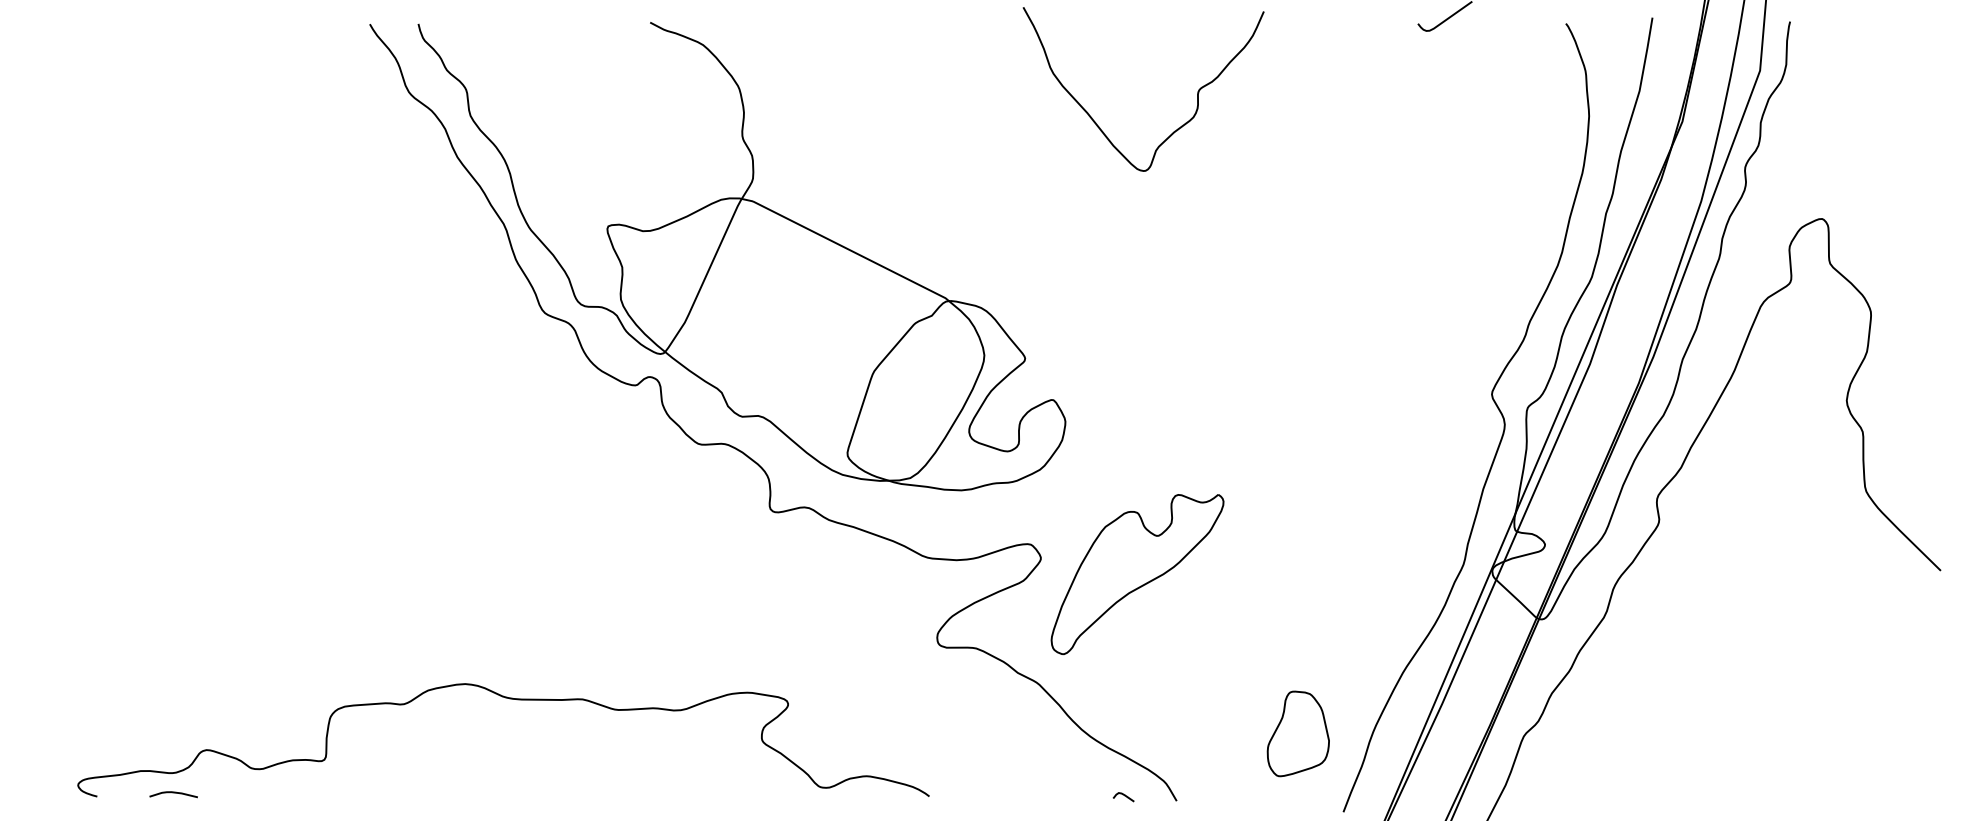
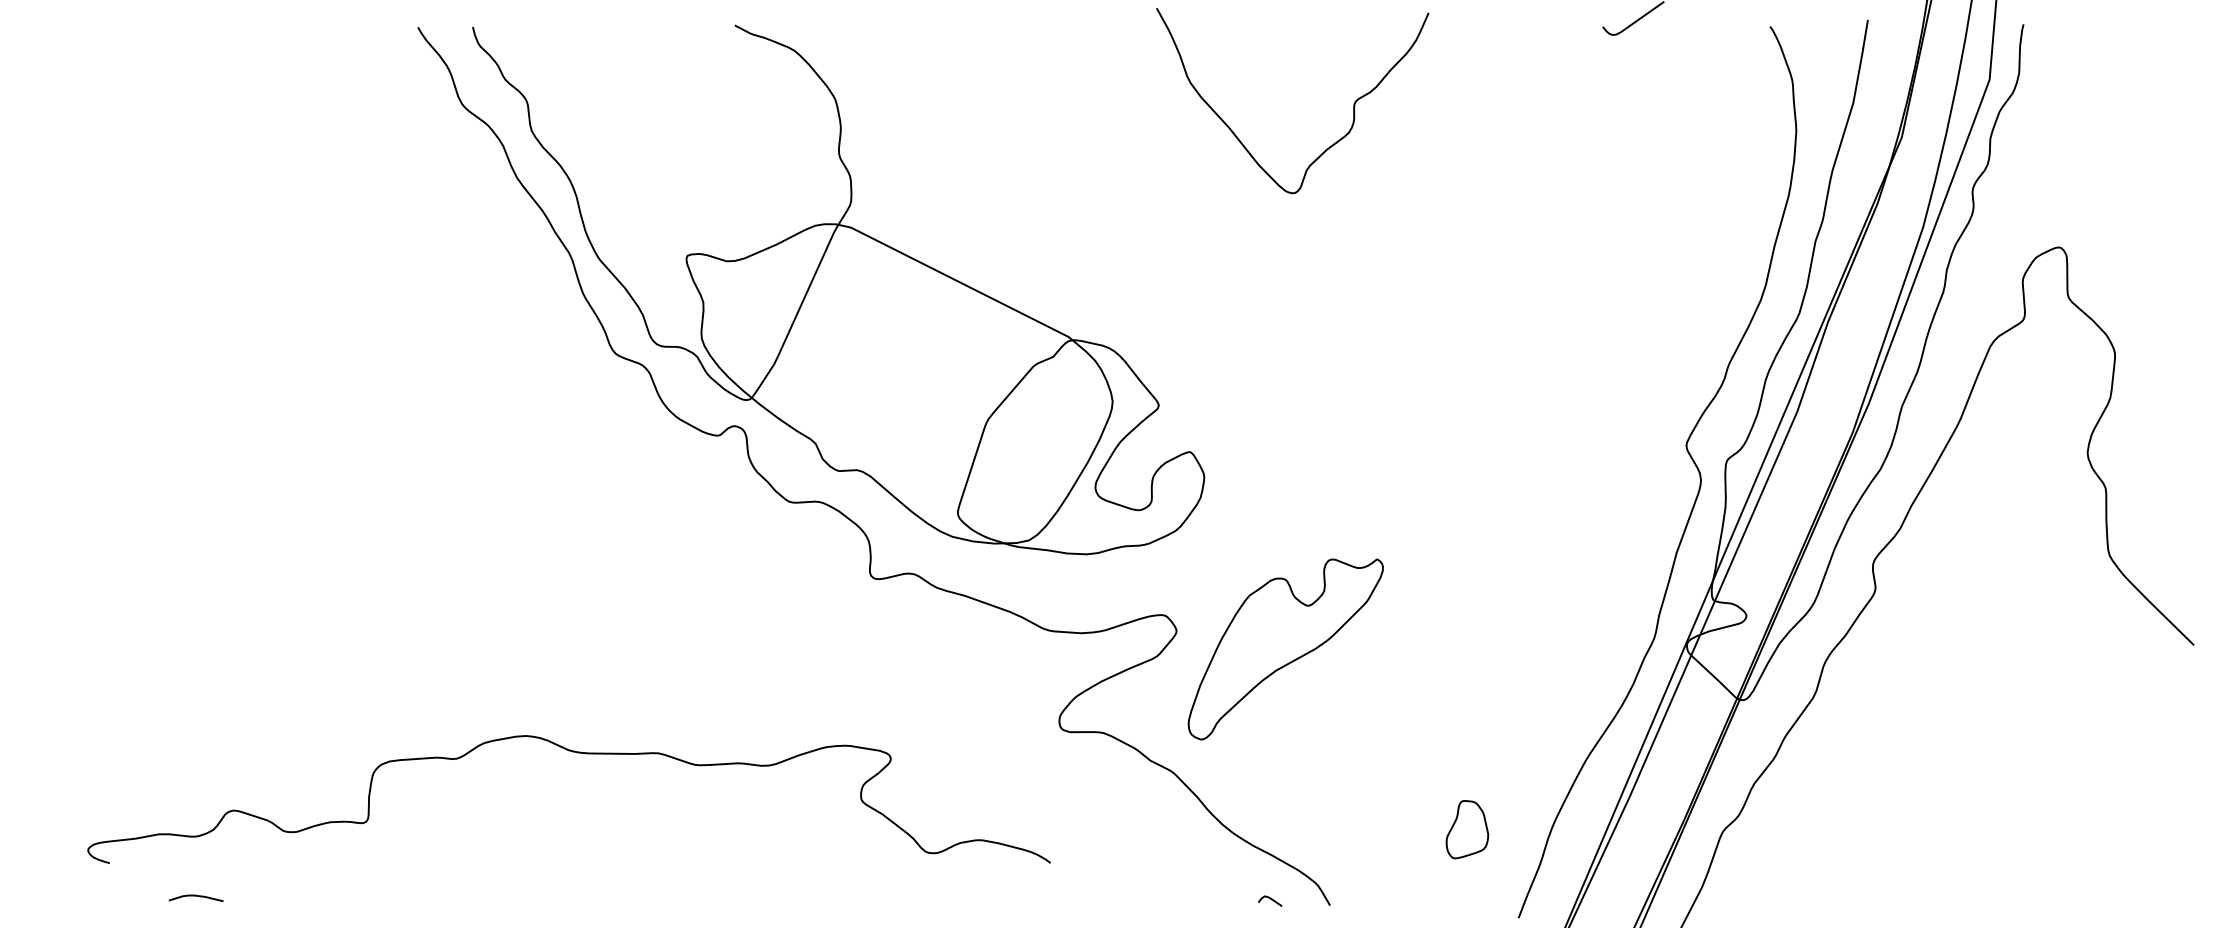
curve: (509, 699) -> (575, 753), moved
part: (1297, 733) -> (1466, 829), size x0.6

